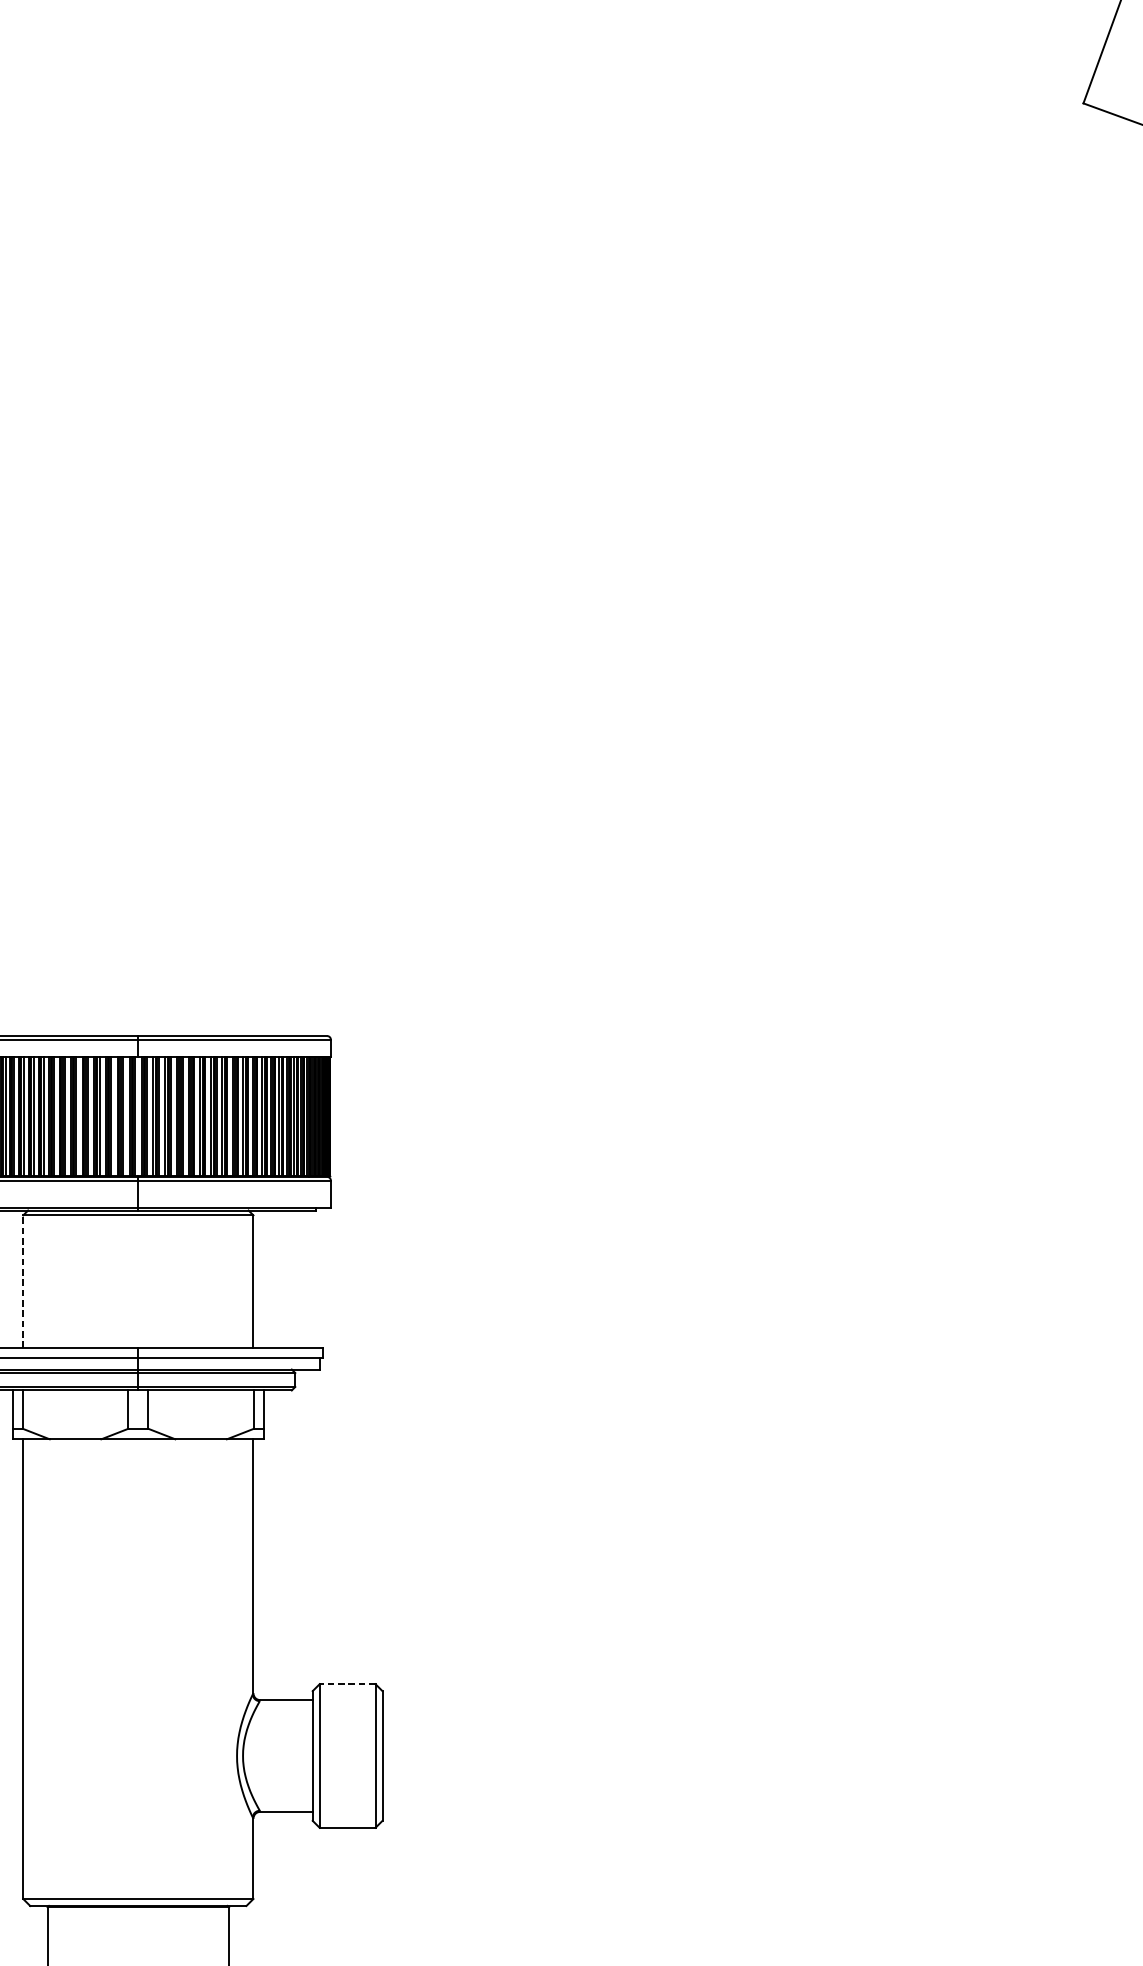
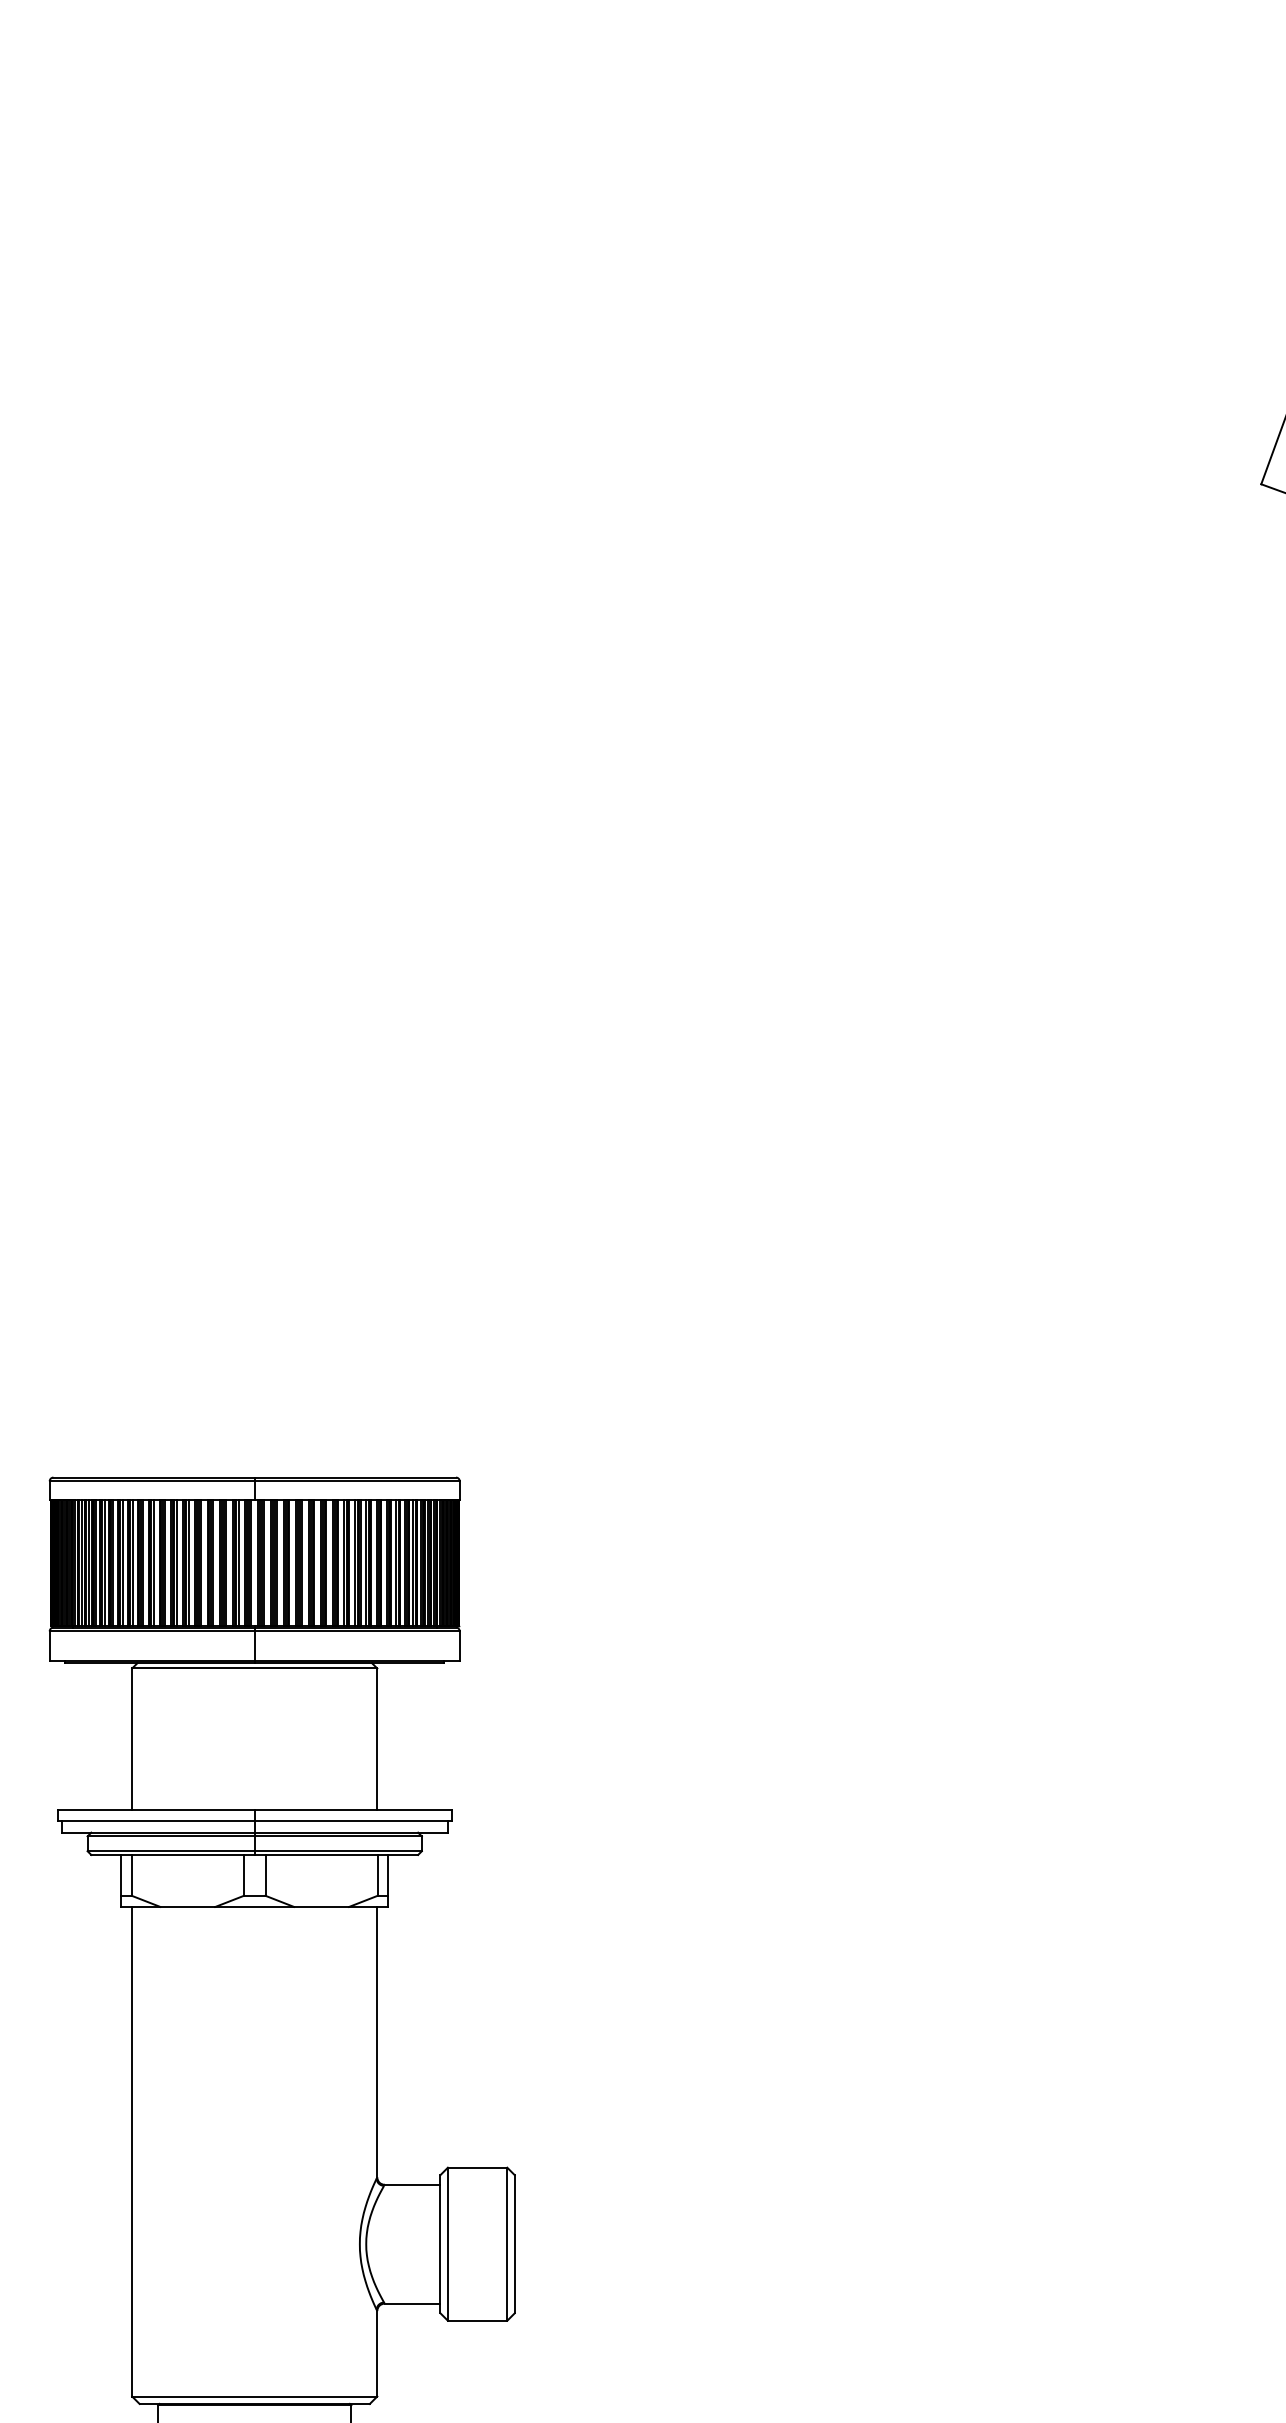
line: (23, 1282) -> (132, 1739), dashed -> solid
line: (347, 1683) -> (477, 2167), dashed -> solid

